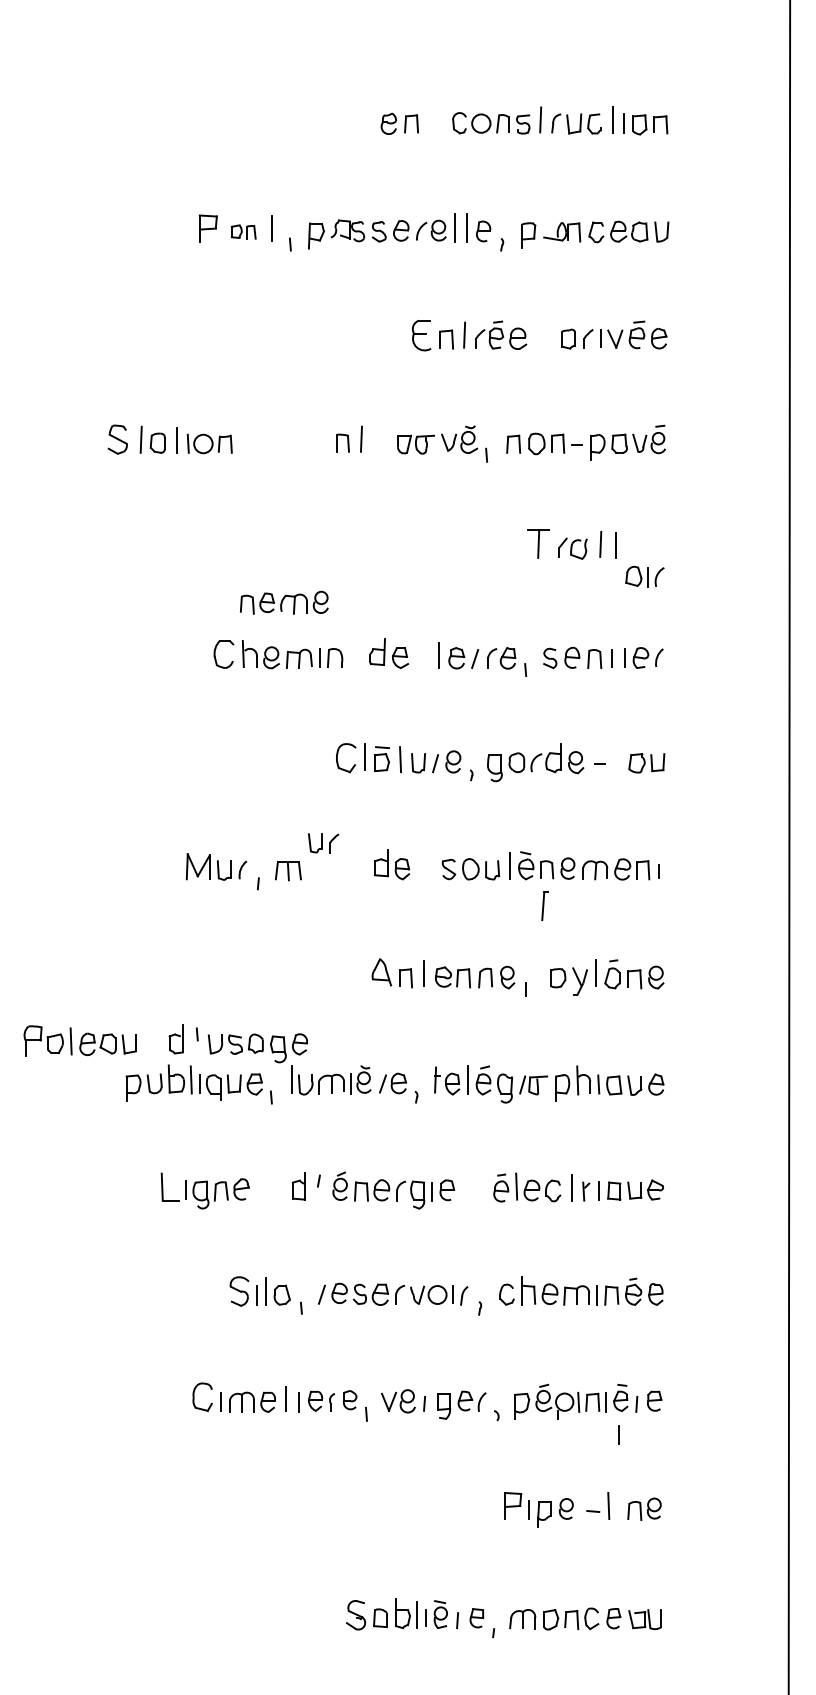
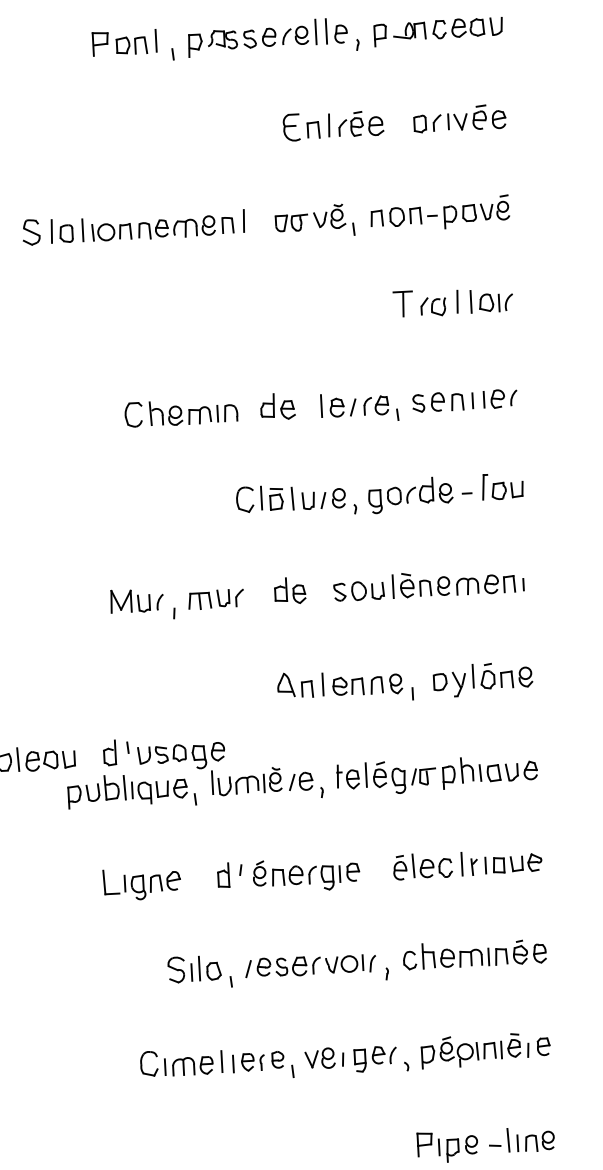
part: (243, 231) -> (131, 45), size x1.43
part: (644, 576) -> (495, 302), moved
part: (284, 602) -> (176, 227), moved
part: (323, 843) -> (230, 598), moved
part: (544, 906) -> (484, 487), moved
line: (618, 1434) -> (517, 1142), moved

